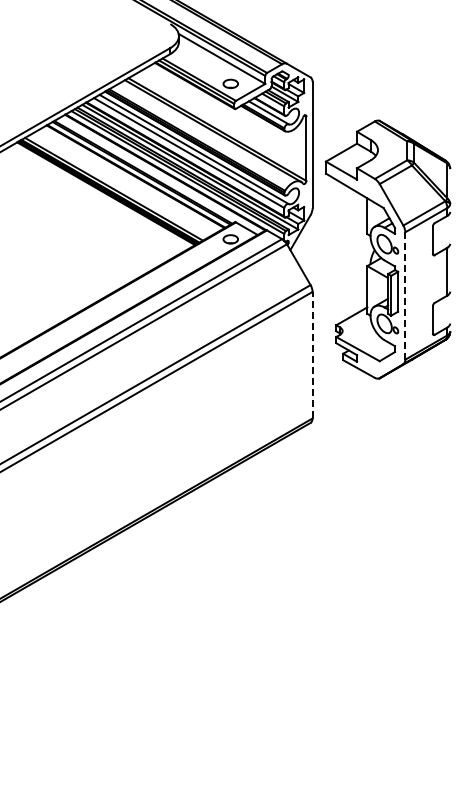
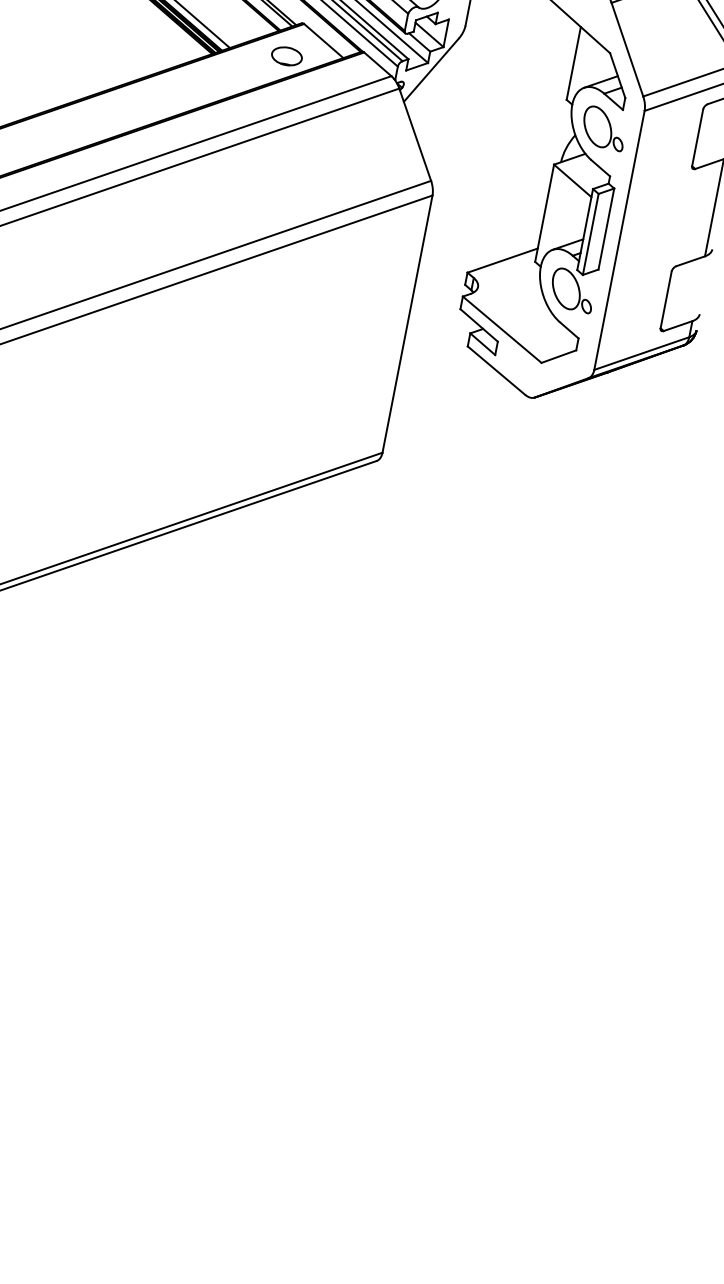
line: (405, 295) -> (619, 239), dashed -> solid
line: (312, 354) -> (407, 322), dashed -> solid

